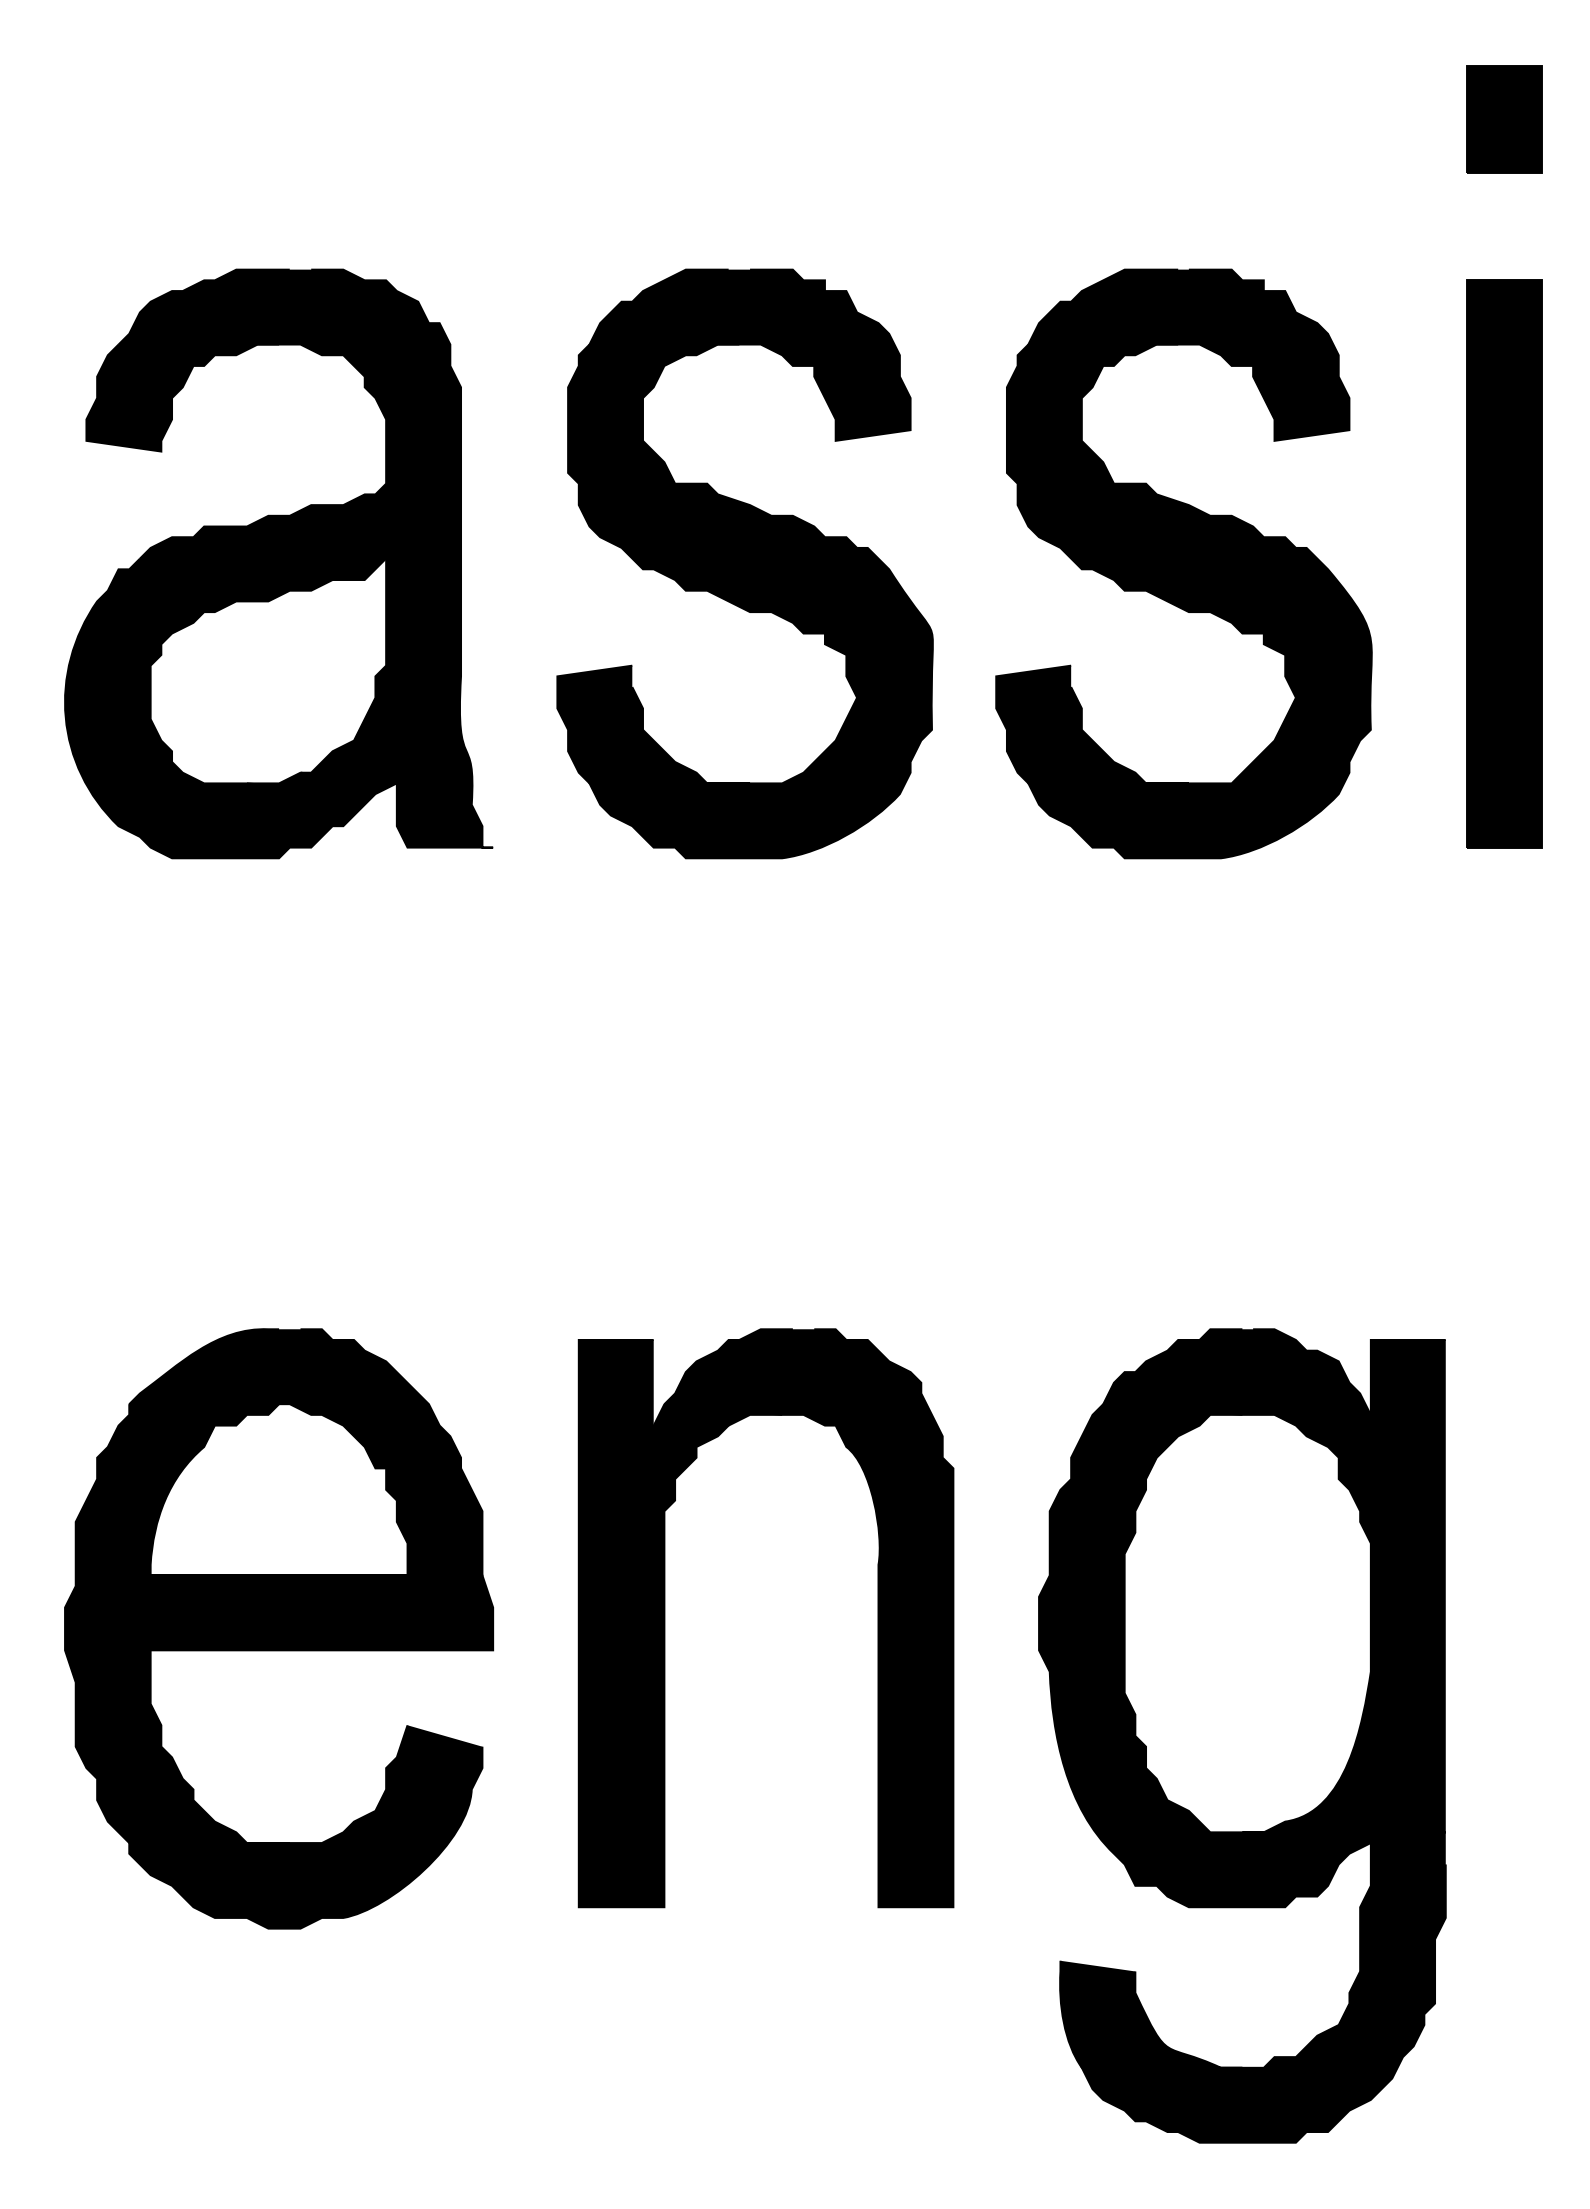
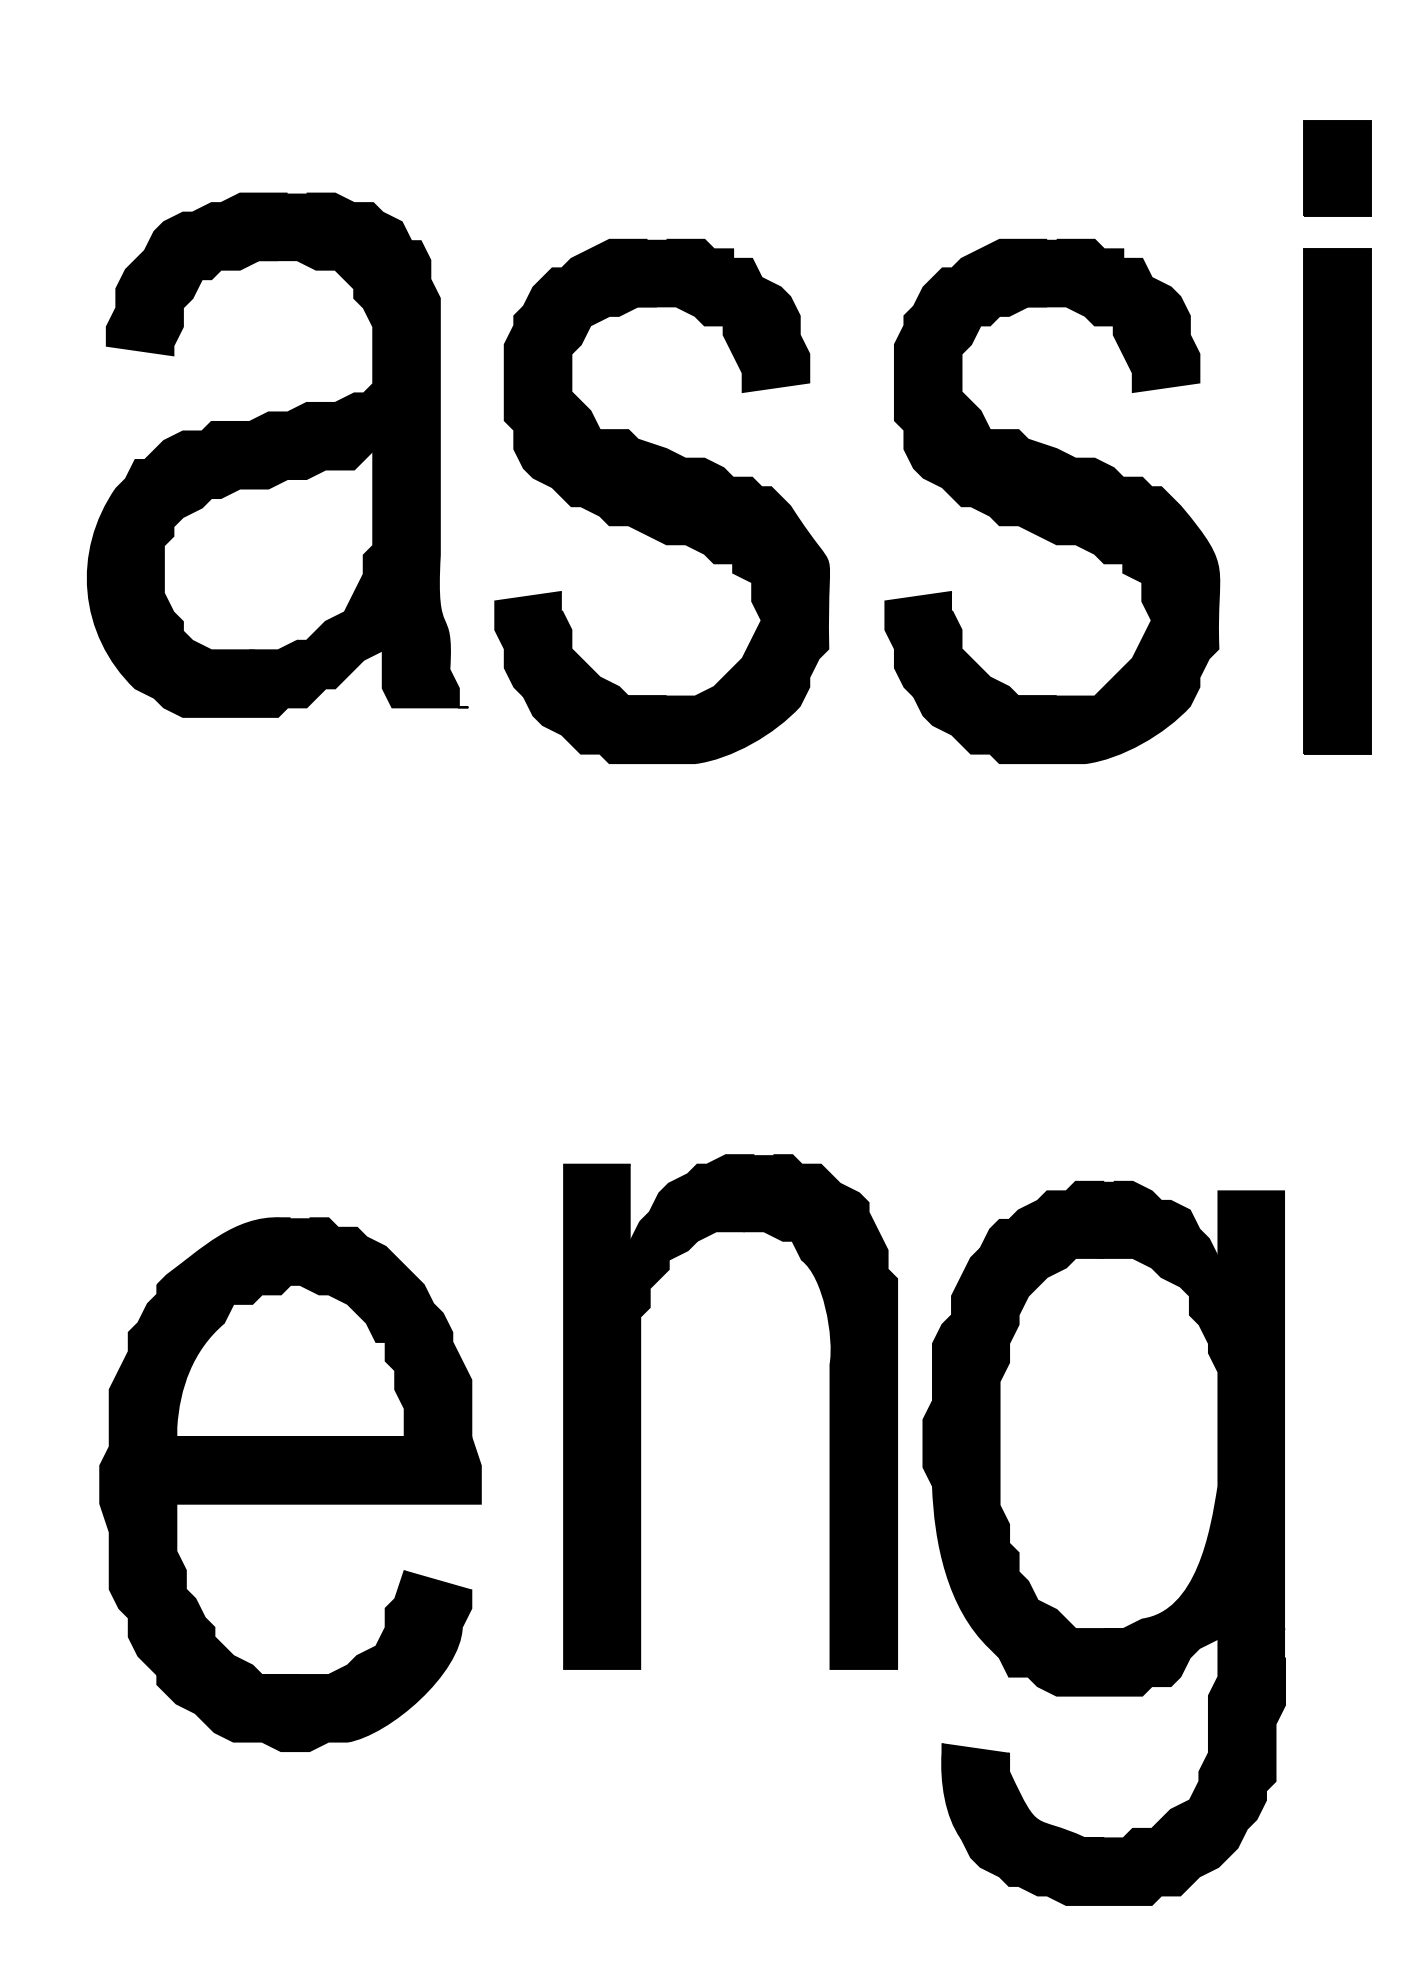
part: (1504, 119) -> (1337, 168), moved
part: (278, 563) -> (277, 454), moved
part: (665, 1618) -> (641, 1412), moved
part: (279, 1628) -> (290, 1484), moved

